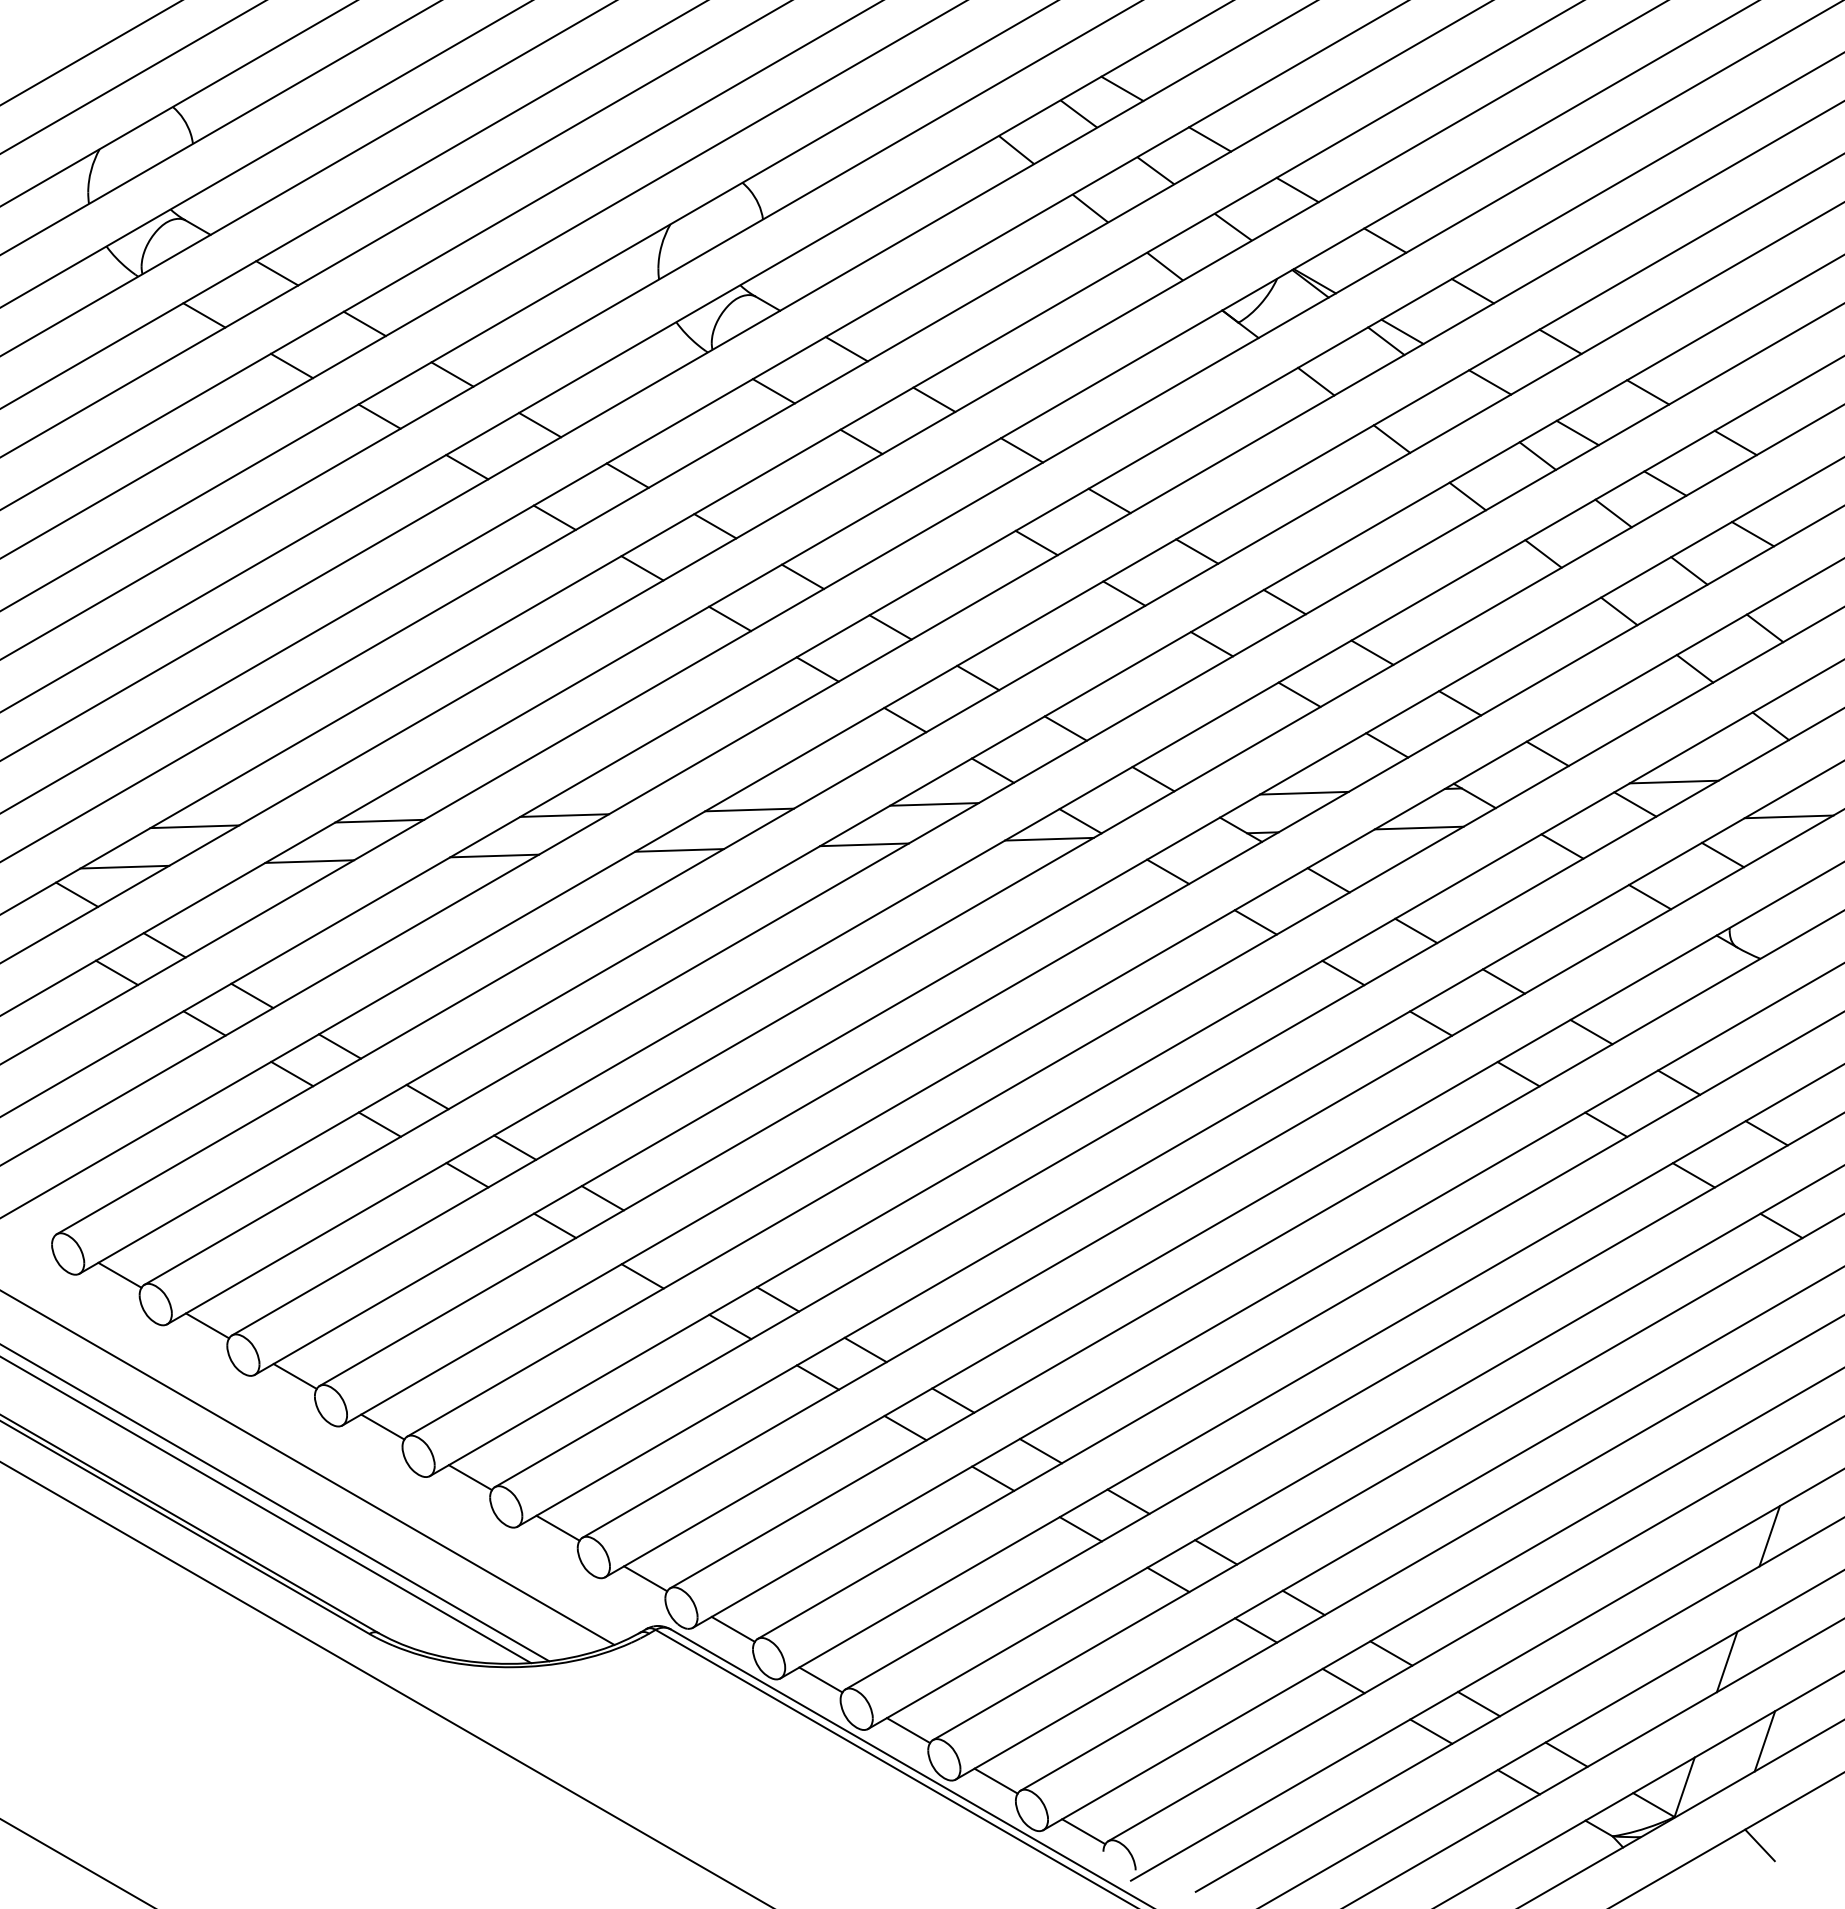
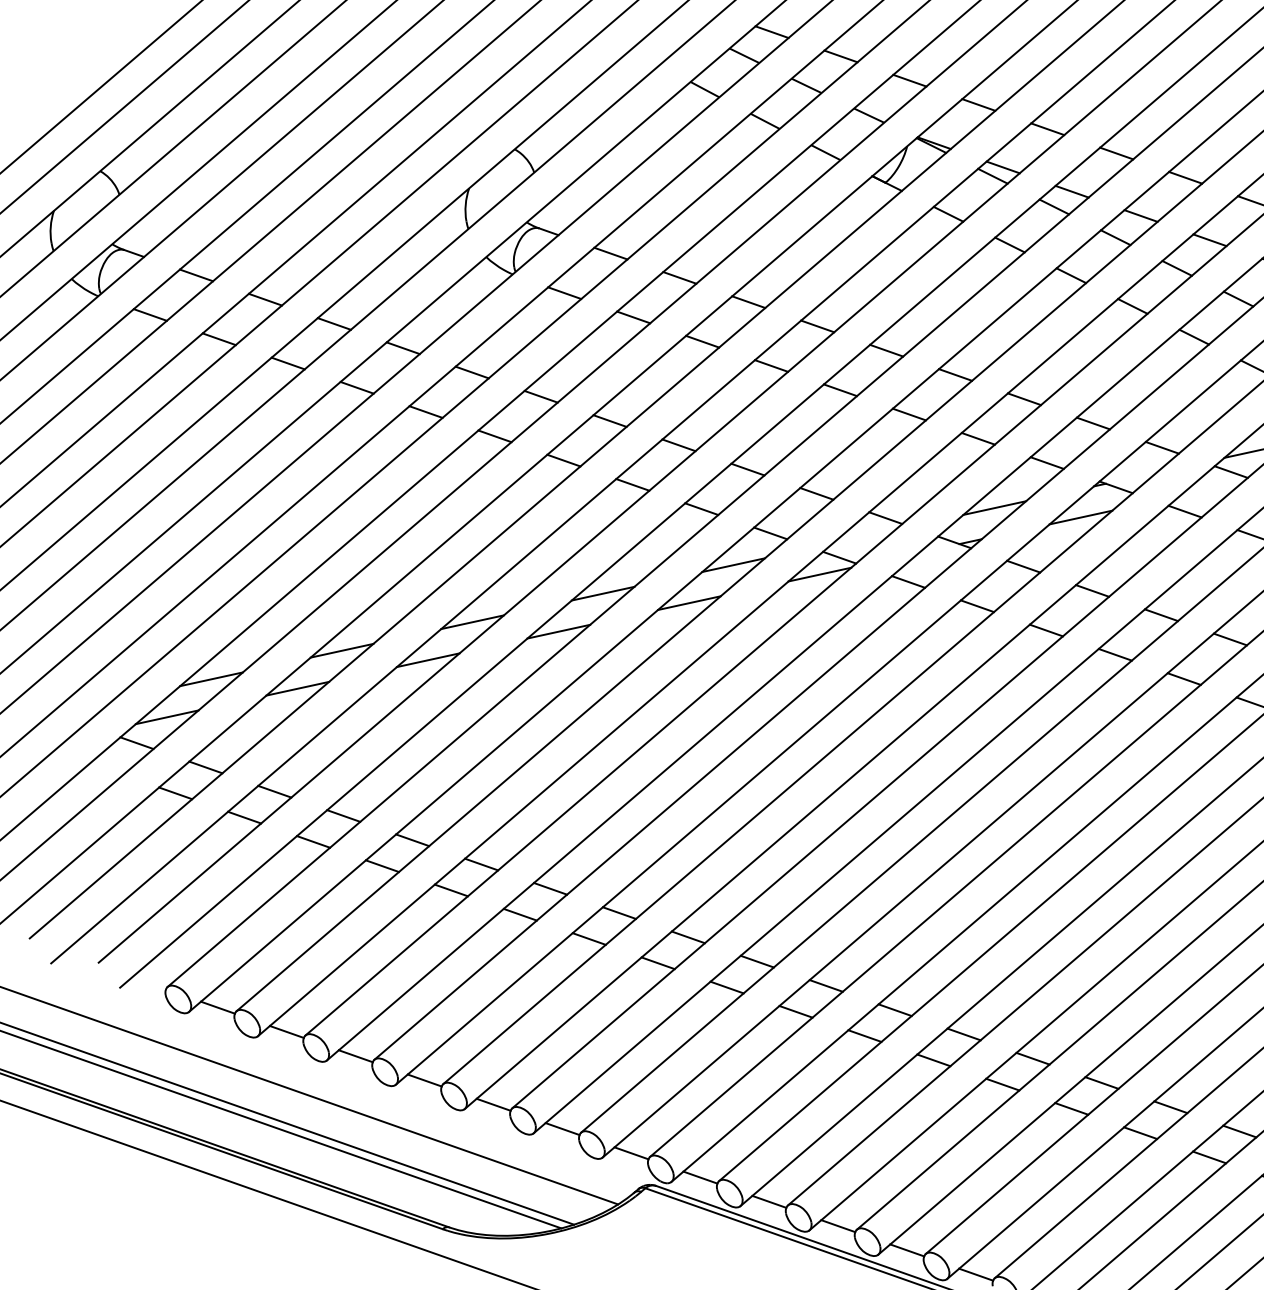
line: (1461, 398) -> (1053, 206), added
line: (949, 492) -> (702, 341), added
line: (690, 1248) -> (619, 912), added

